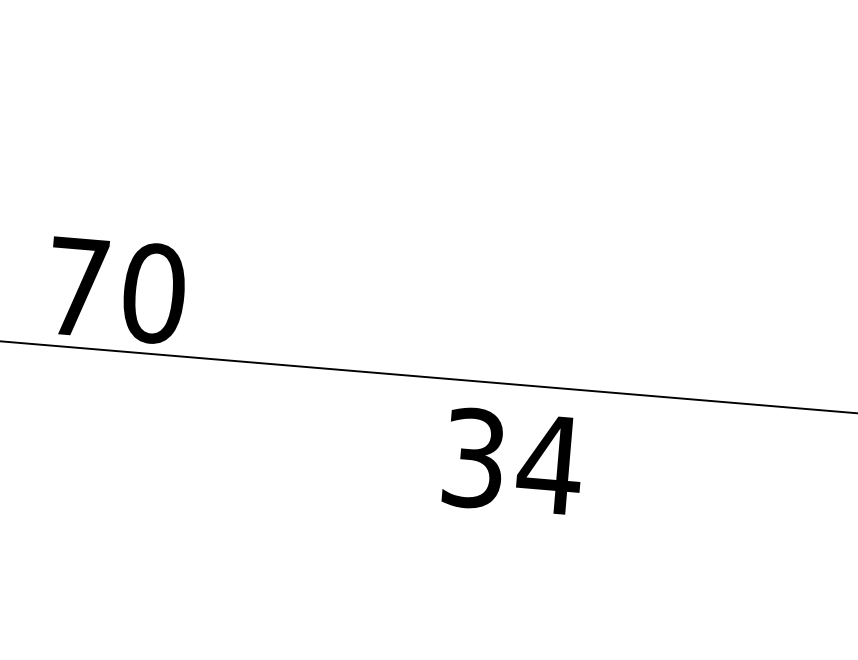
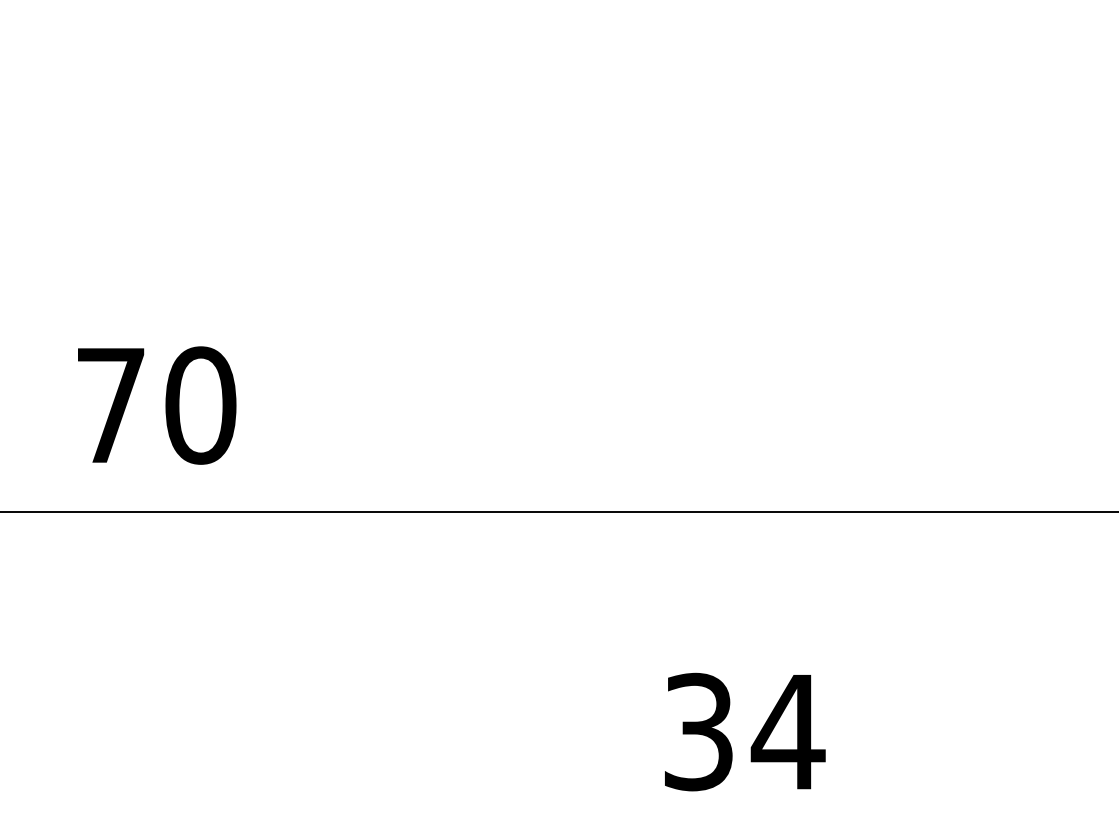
text: (117, 290) -> (157, 405), moved
text: (513, 461) -> (745, 731), moved

